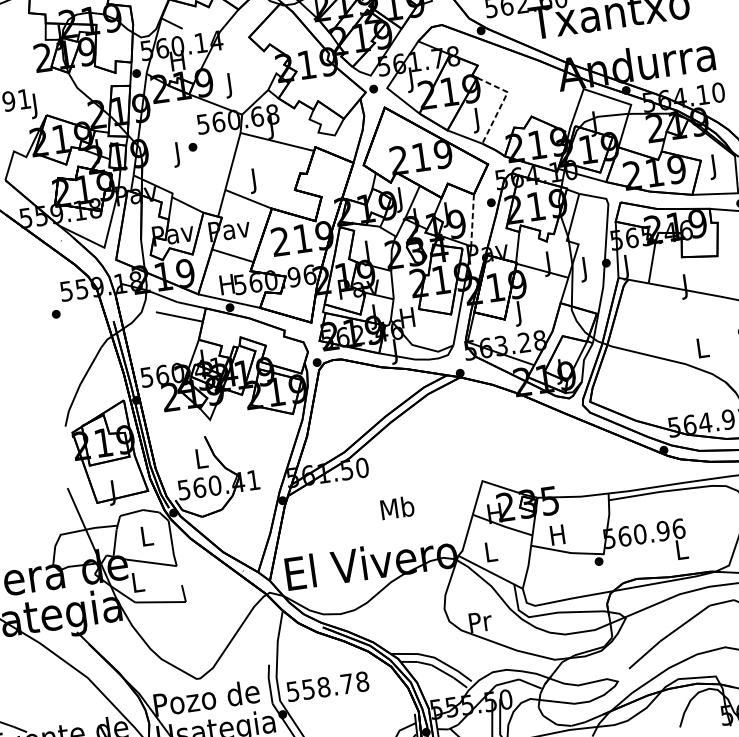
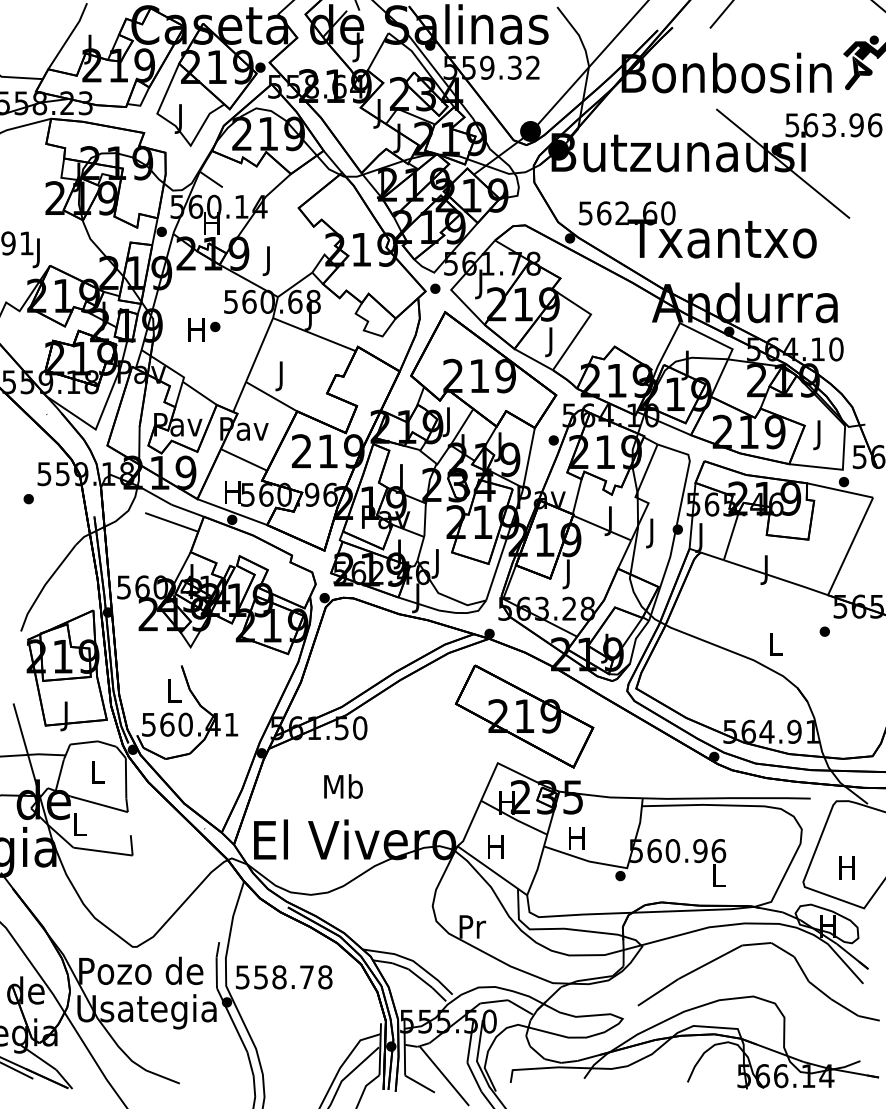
line: (502, 102) -> (583, 325), dashed -> solid
text: (177, 154) -> (196, 333), J -> H
line: (472, 219) -> (529, 457), dashed -> solid
text: (407, 320) -> (436, 563), H -> J
part: (499, 438) -> (524, 716), added
text: (397, 507) -> (343, 786), moved
text: (490, 551) -> (495, 846), L -> H

